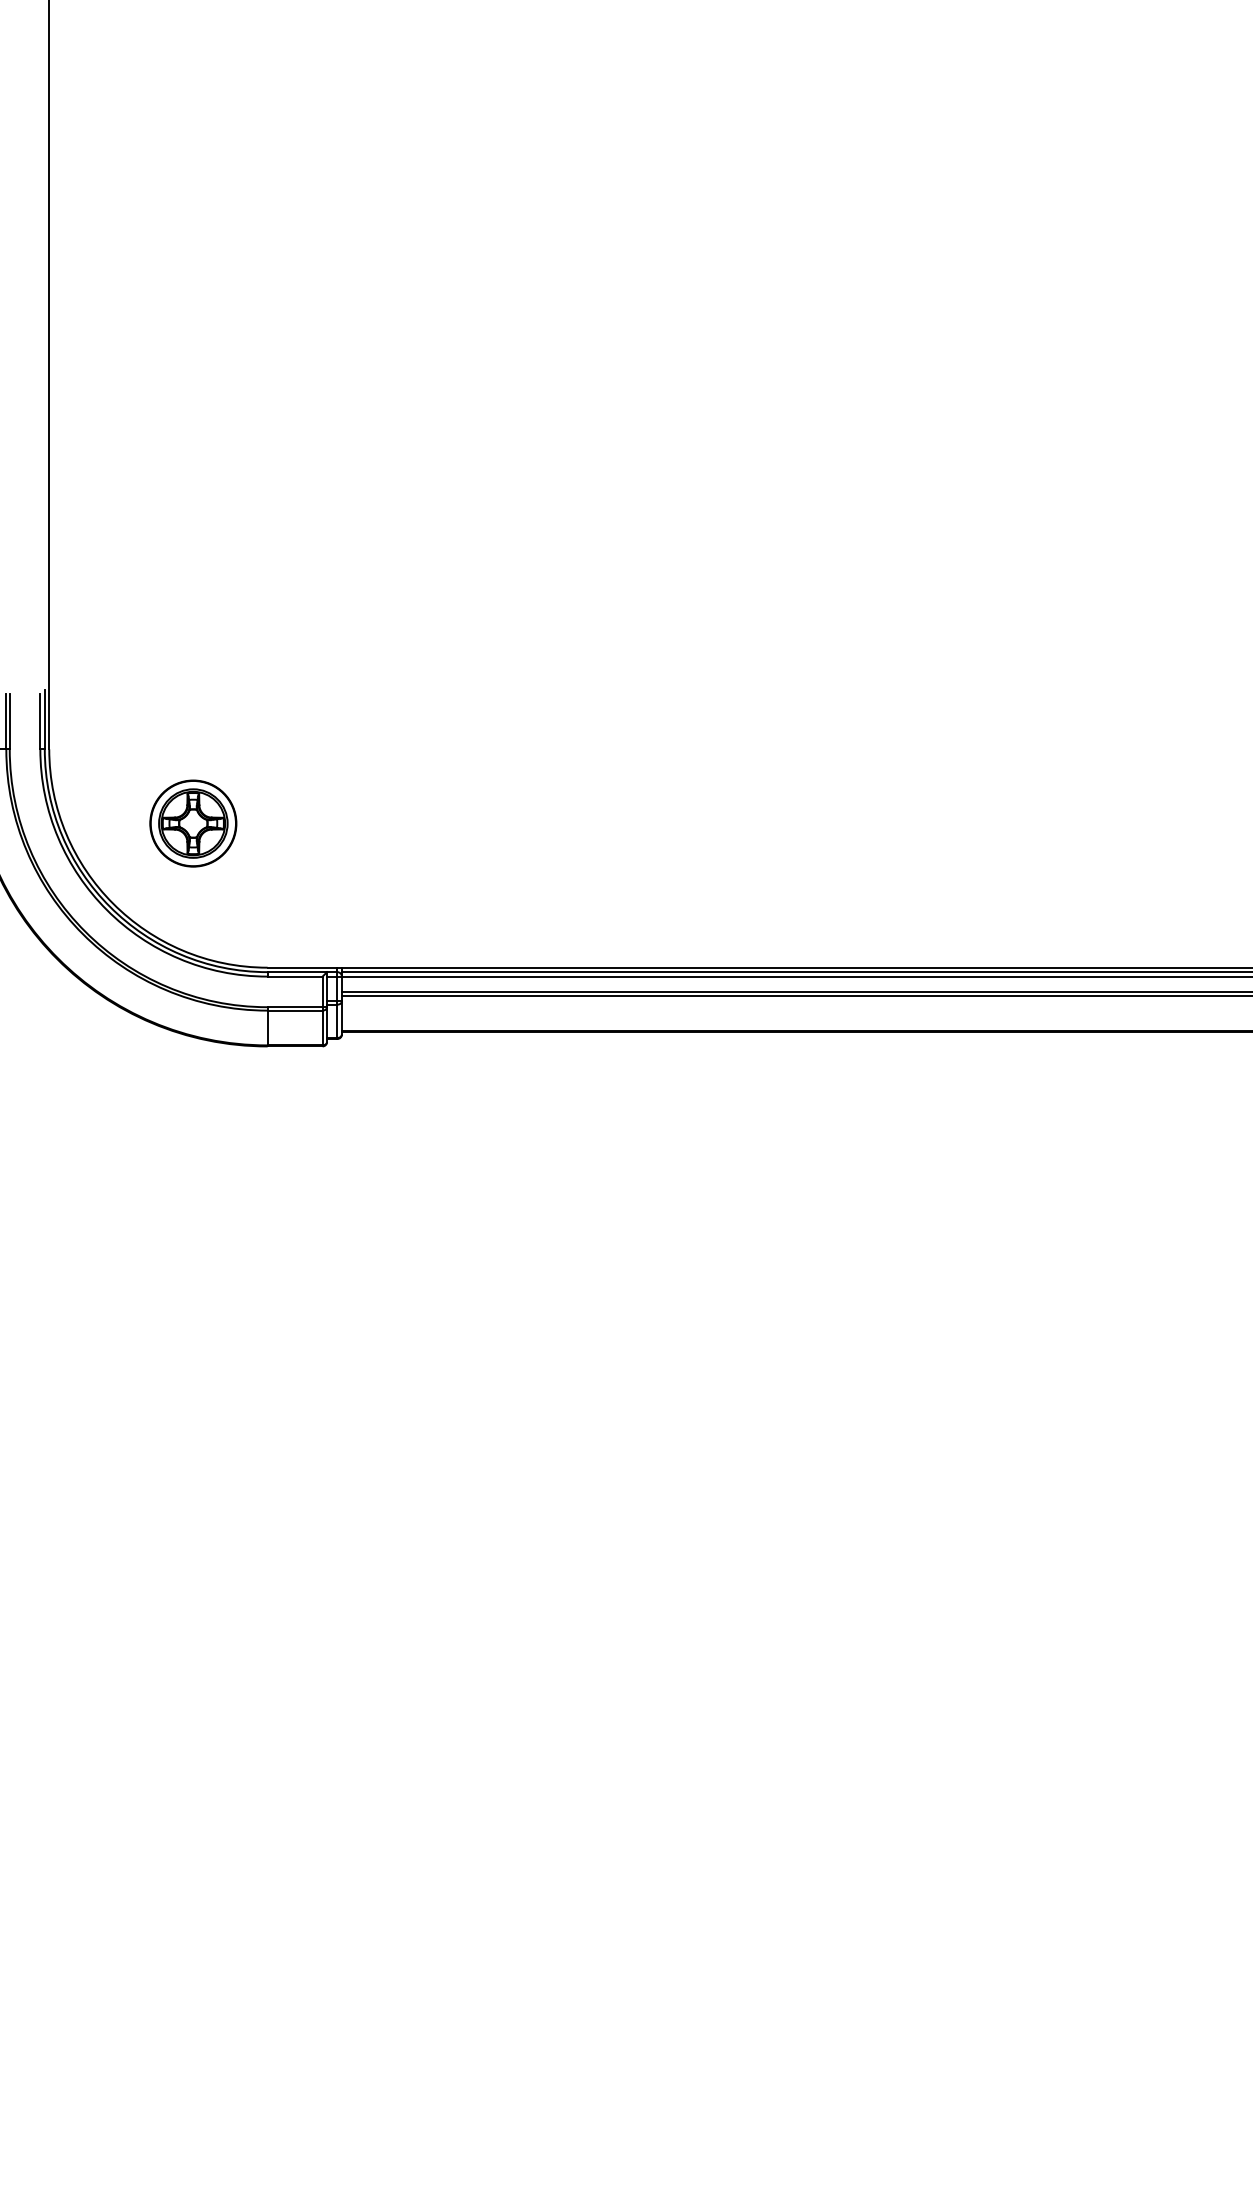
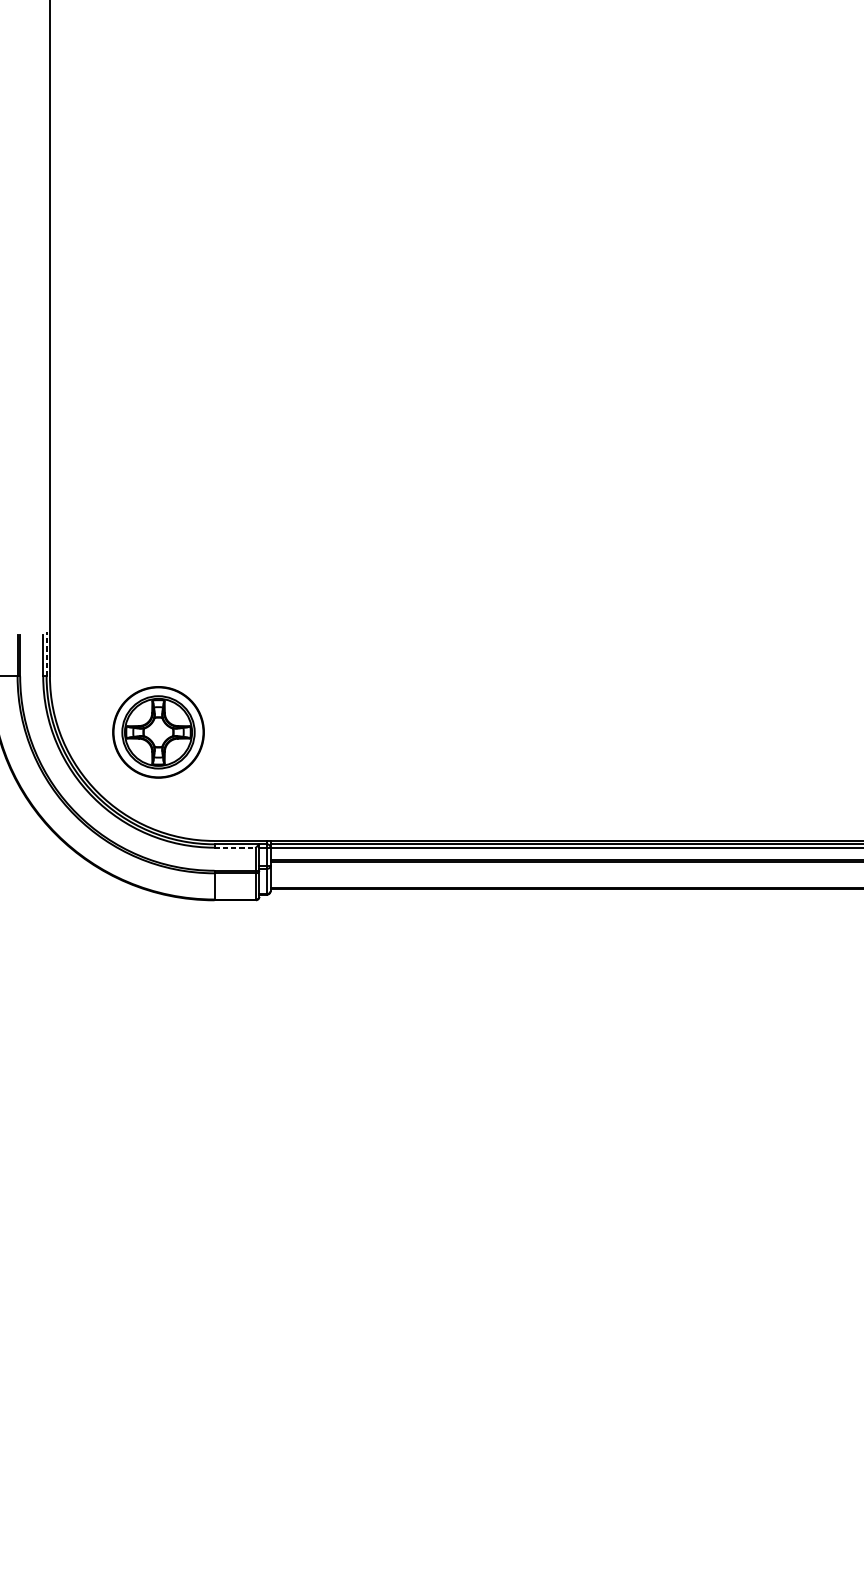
line: (44, 719) -> (46, 653), solid -> dashed
part: (193, 823) -> (158, 732), size x1.4
line: (295, 976) -> (235, 847), solid -> dashed

